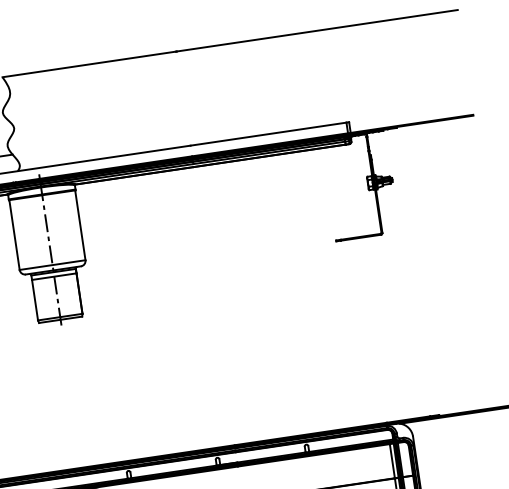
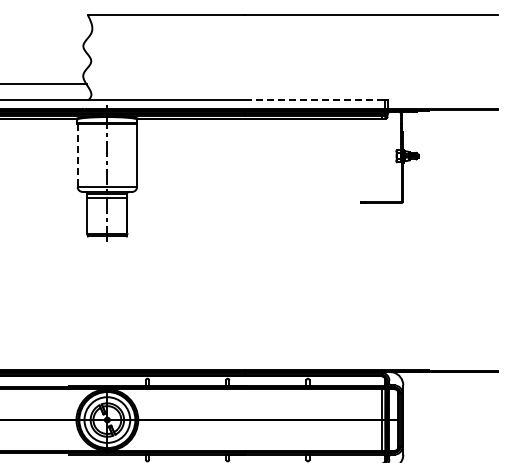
line: (268, 133) -> (315, 99), solid -> dashed
line: (14, 236) -> (77, 156), solid -> dashed

